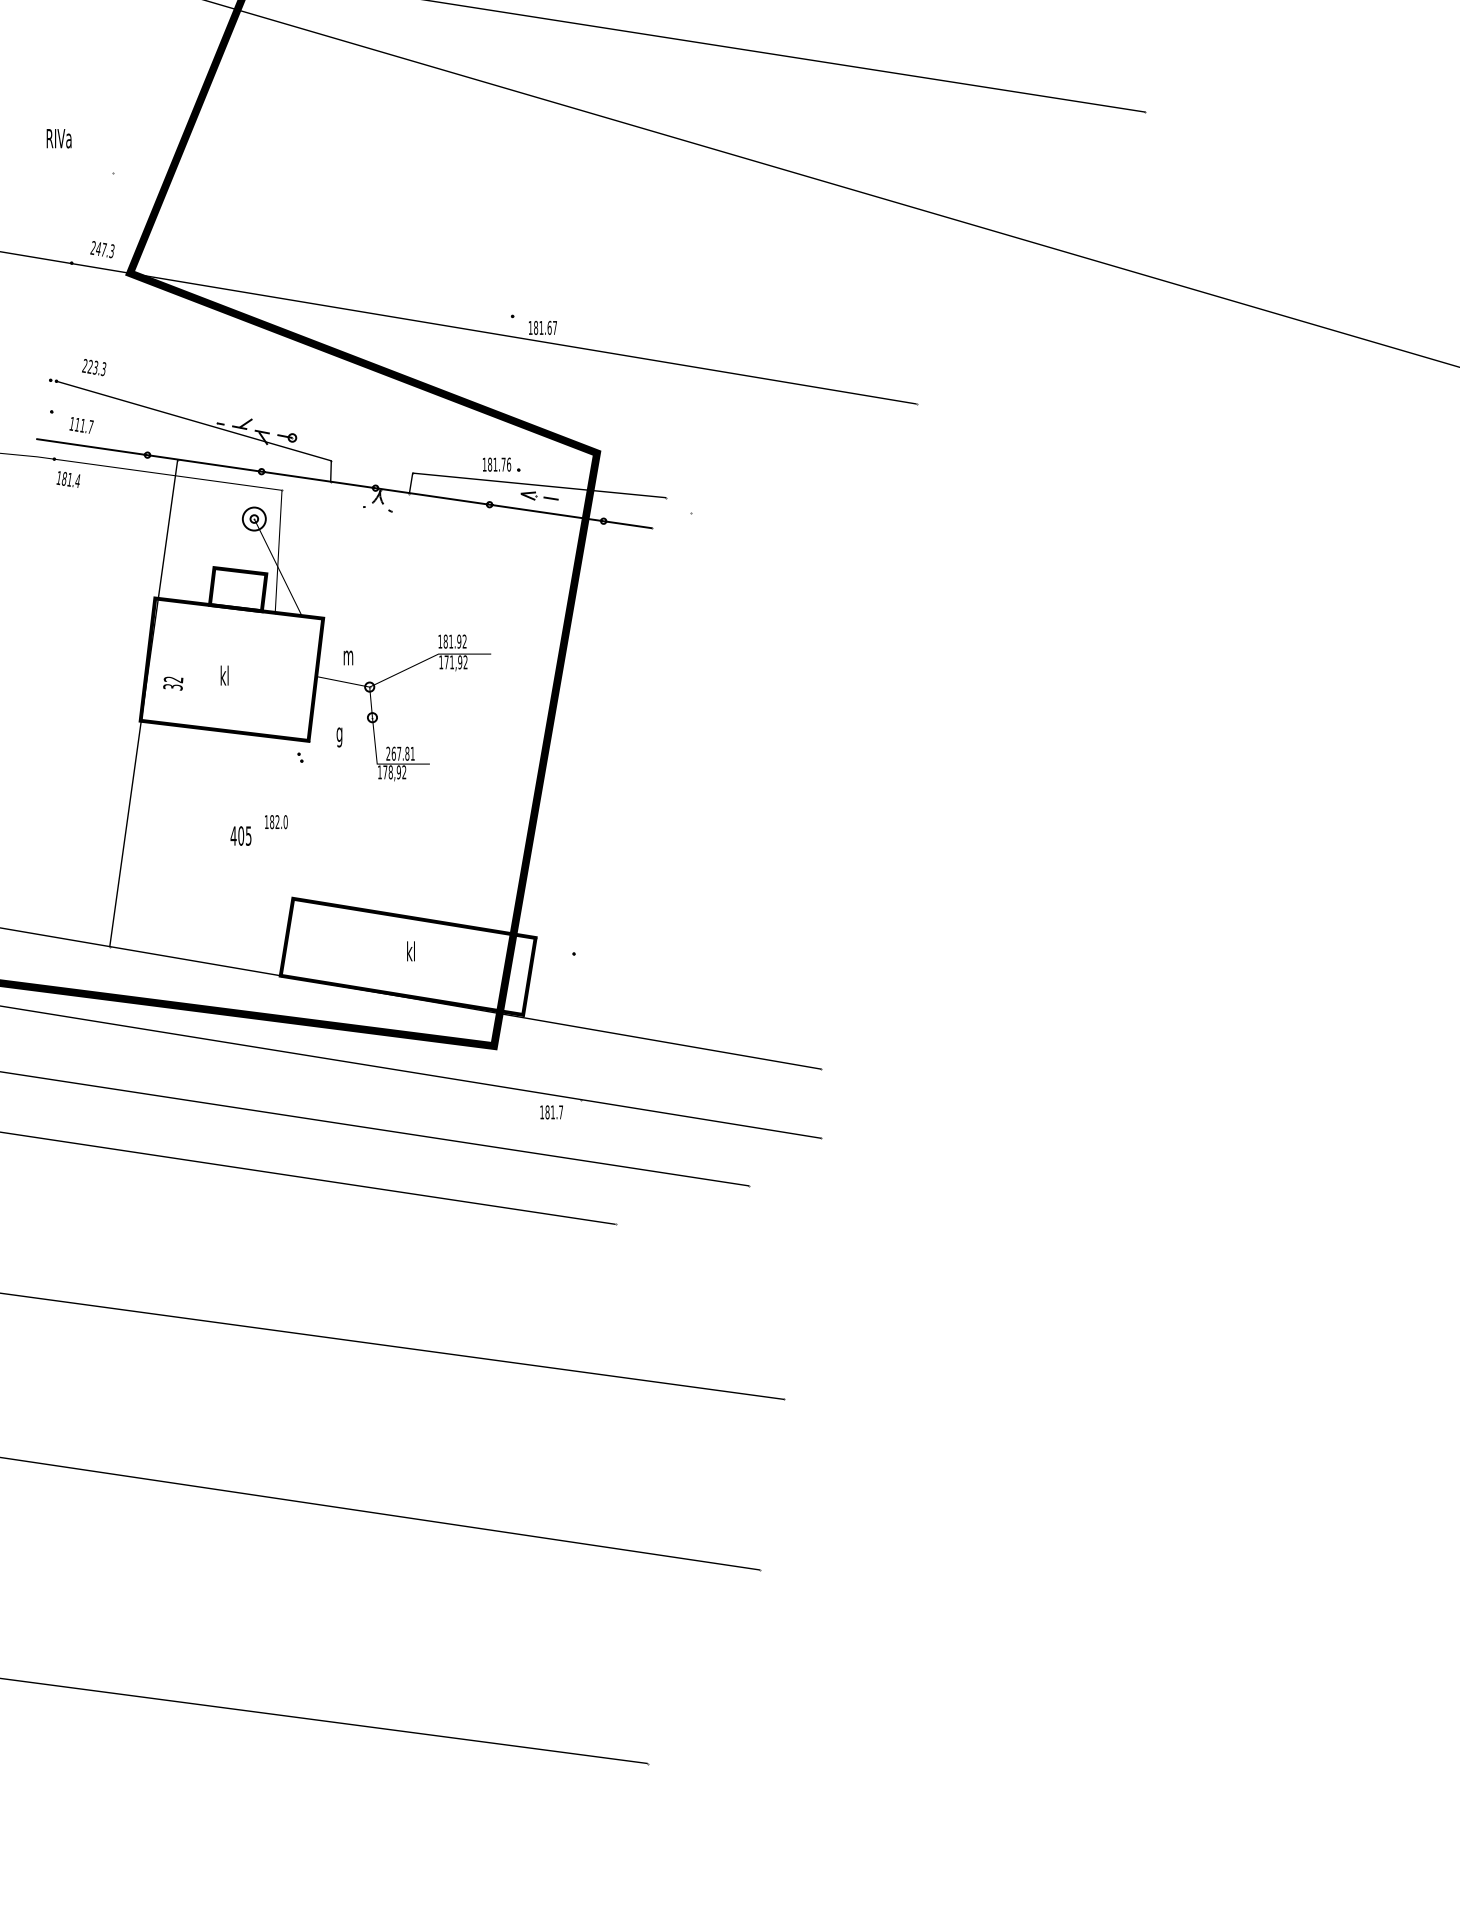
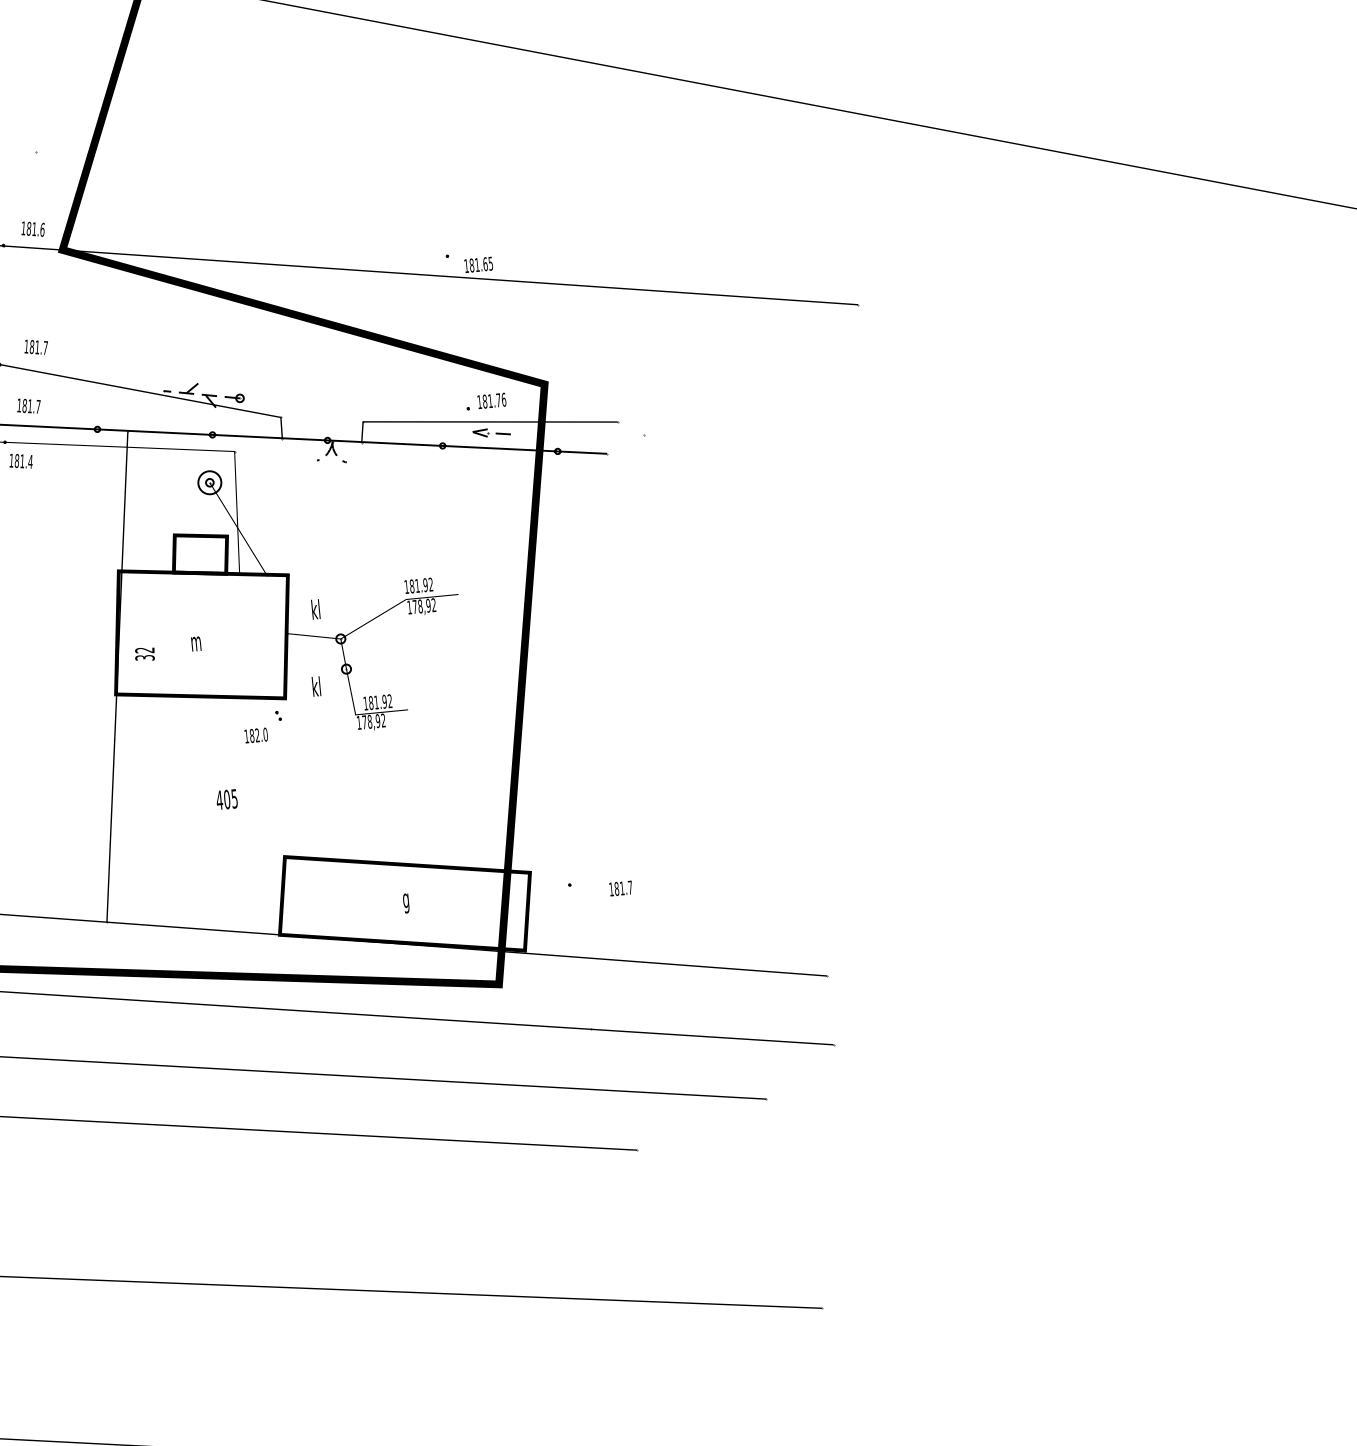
text: (102, 249) -> (32, 229), 247.3 -> 181.6
text: (554, 328) -> (490, 264), 181.67 -> 181.65
text: (94, 367) -> (36, 347), 223.3 -> 181.7
text: (77, 424) -> (24, 405), 111.7 -> 181.7
text: (497, 464) -> (492, 400), moved
text: (348, 655) -> (316, 609), m -> kl
text: (452, 662) -> (420, 606), 171,92 -> 178,92
text: (225, 675) -> (196, 641), kl -> m
text: (340, 734) -> (316, 688), g -> kl
text: (400, 753) -> (377, 702), 267.81 -> 181.92
text: (276, 822) -> (256, 735), moved
text: (410, 953) -> (406, 900), kl -> g
text: (551, 1112) -> (620, 888), moved

